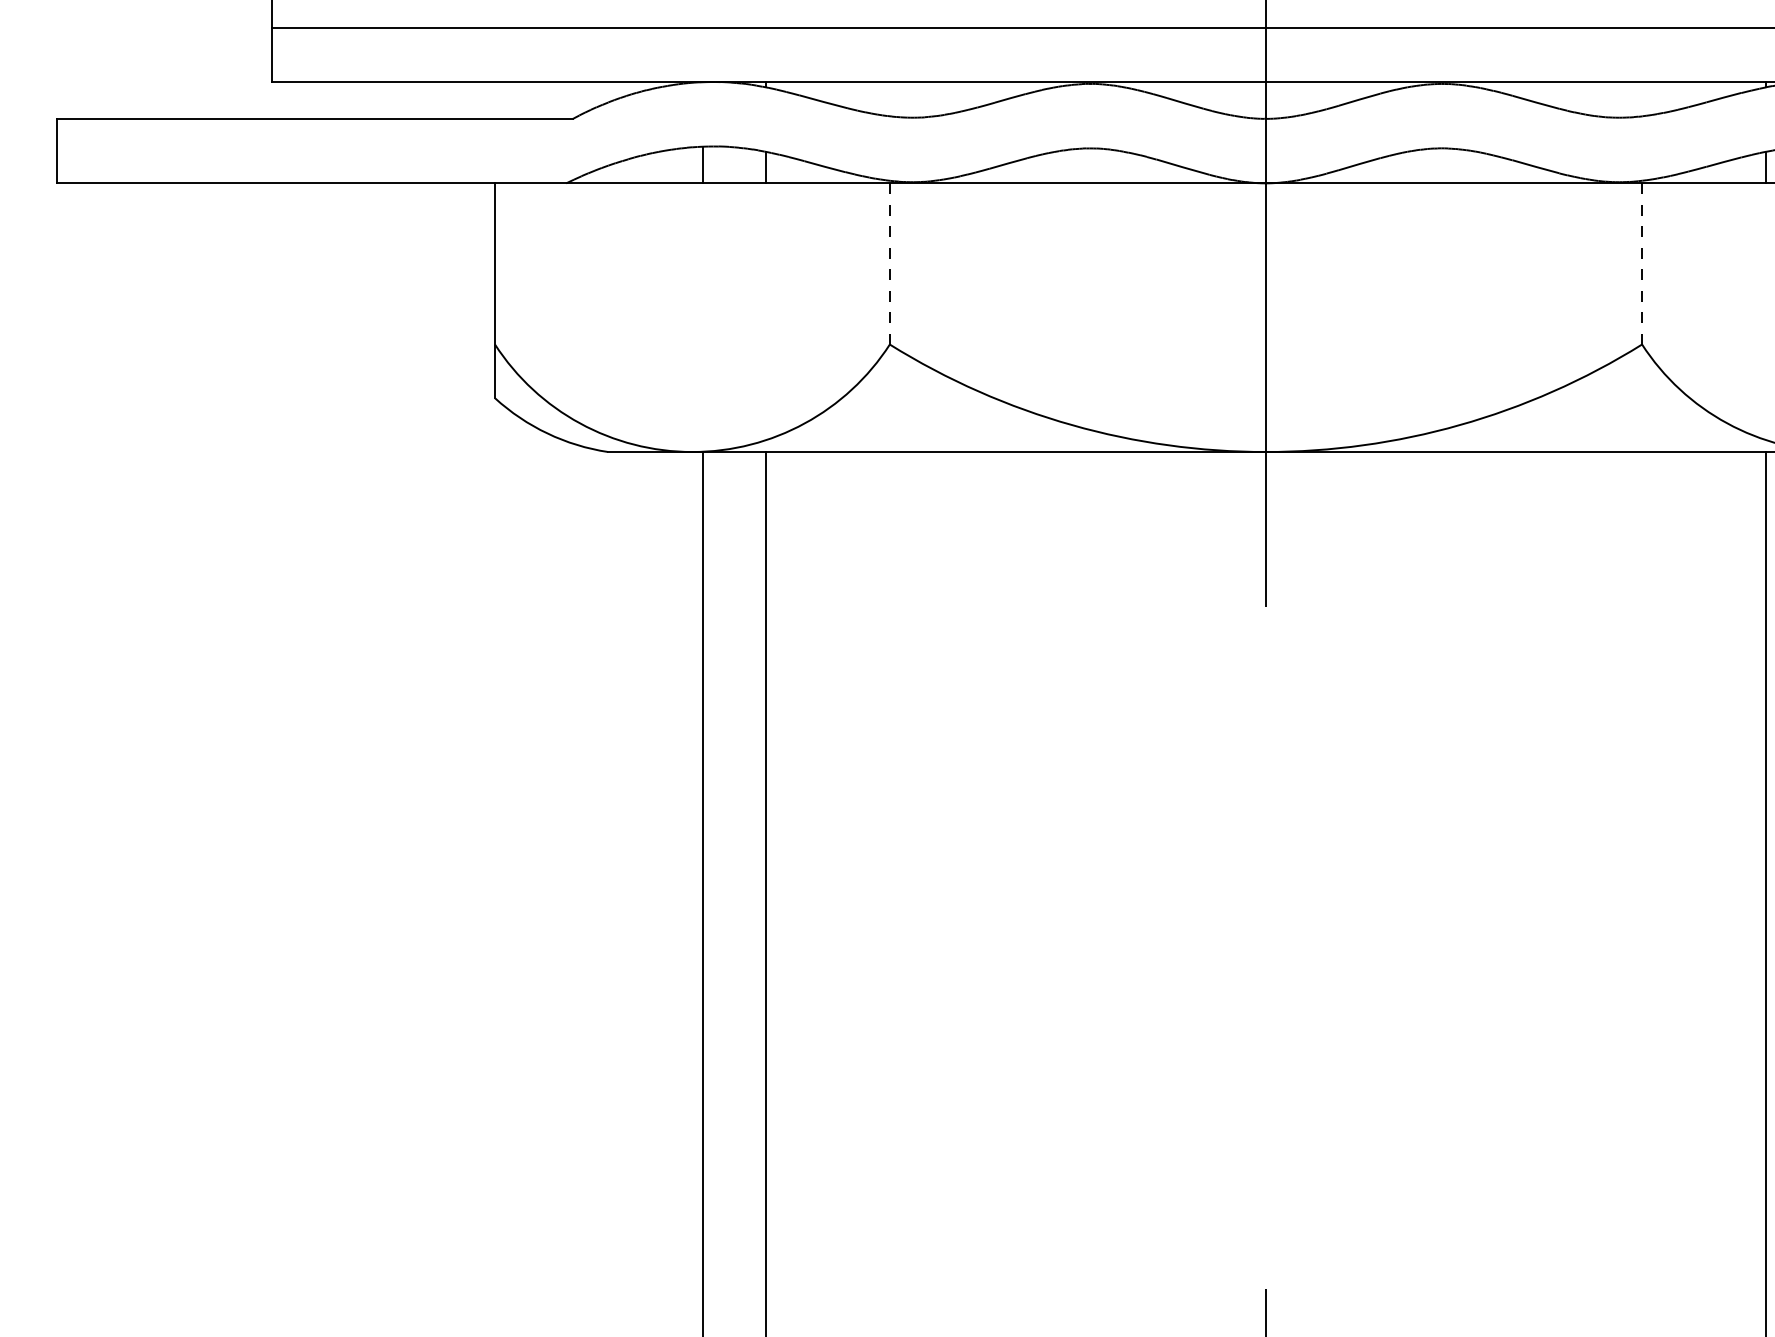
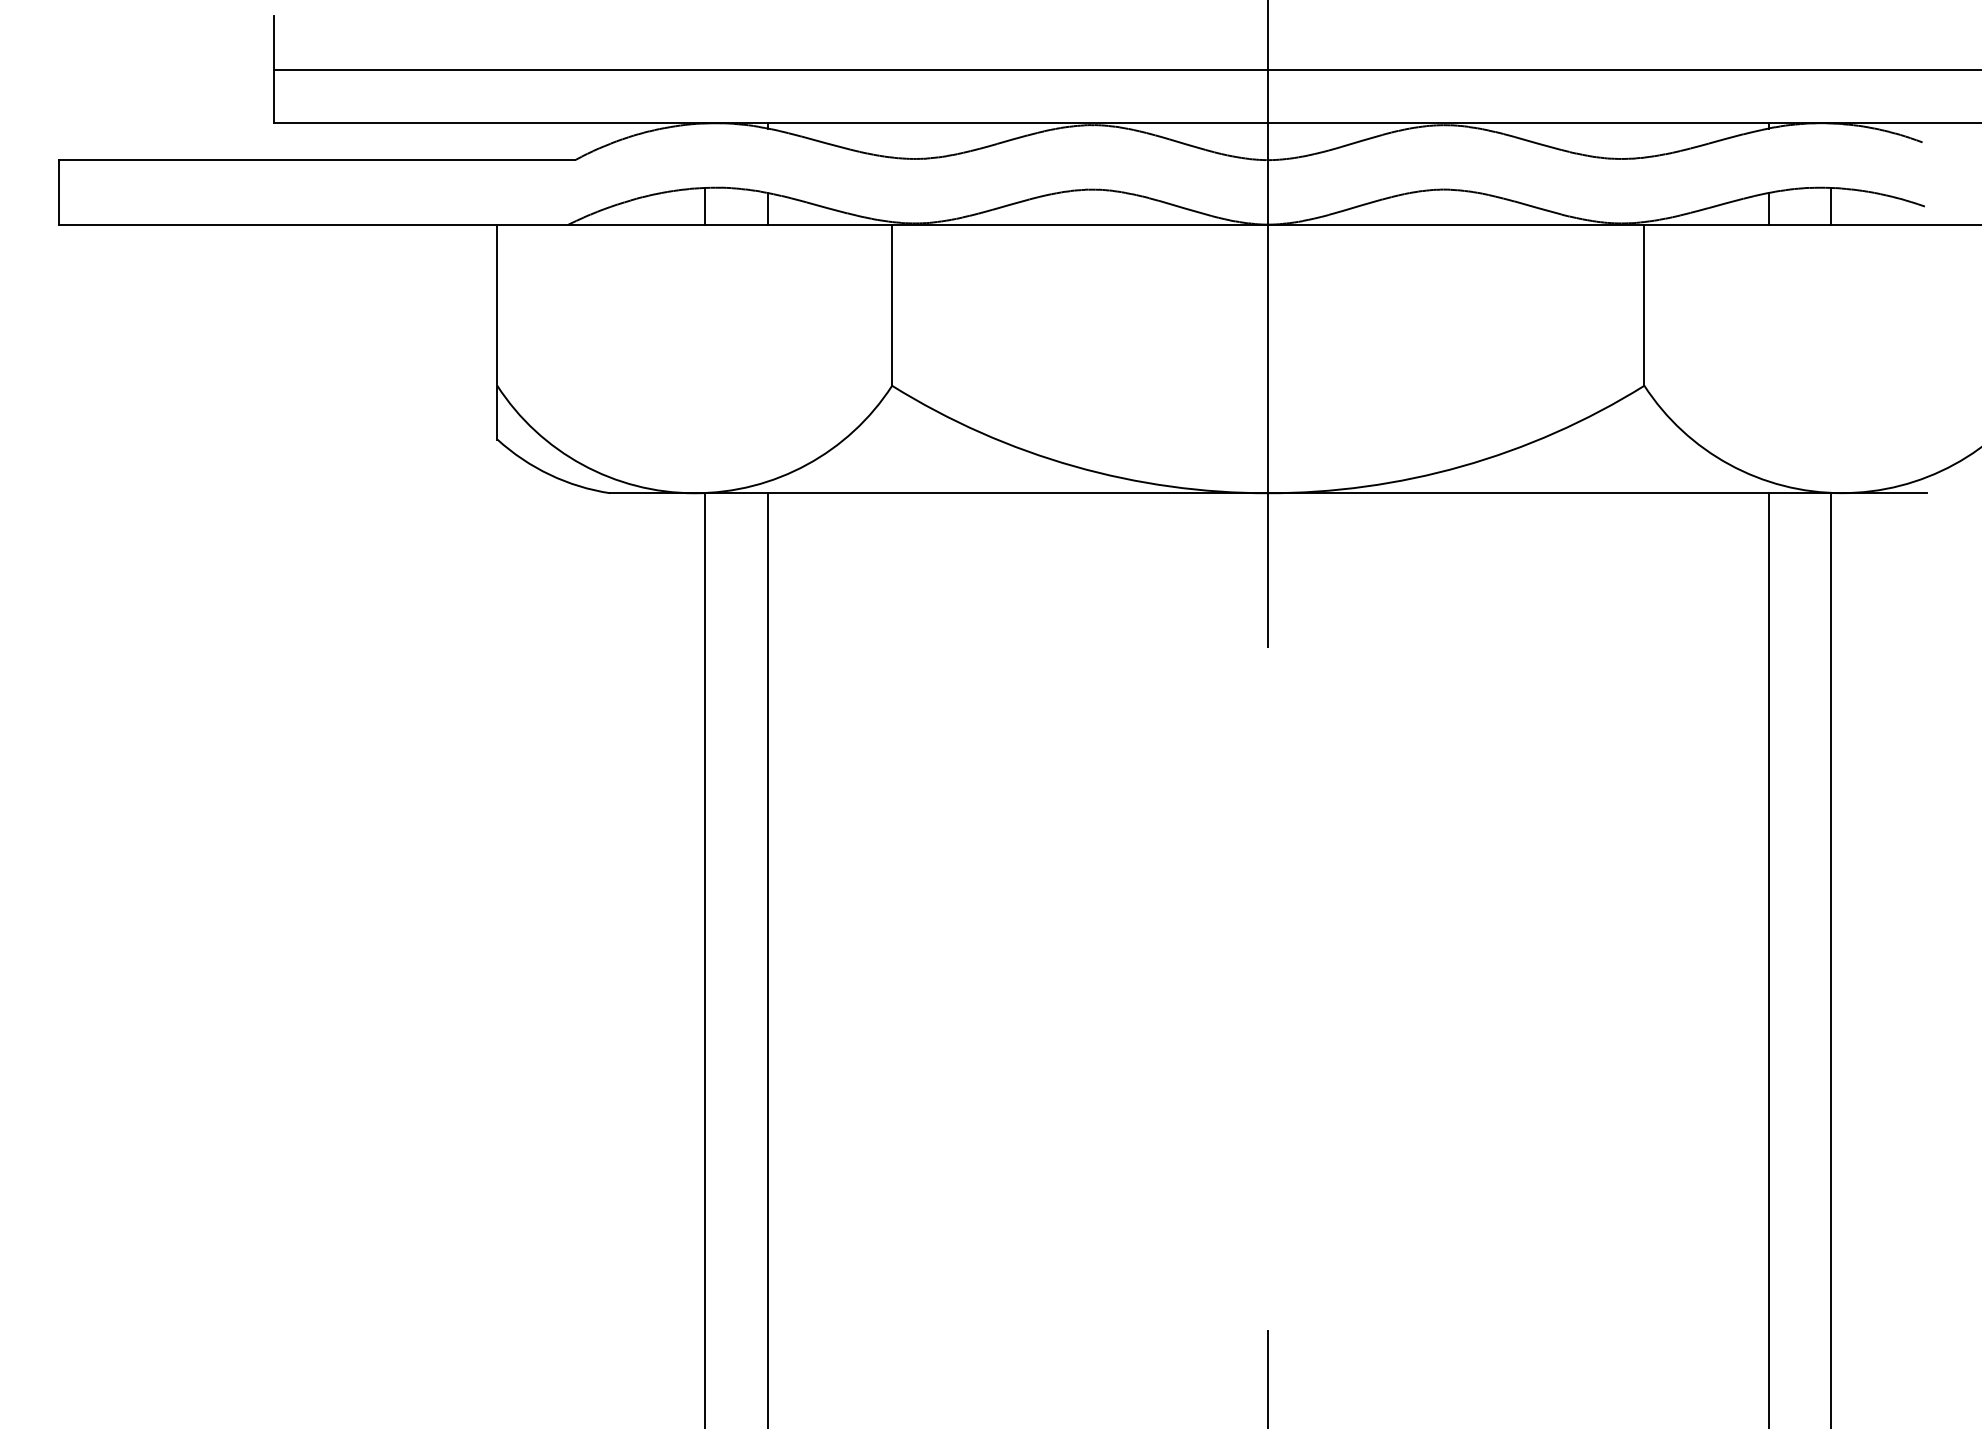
line: (890, 264) -> (892, 305), dashed -> solid
line: (1642, 264) -> (1644, 305), dashed -> solid

